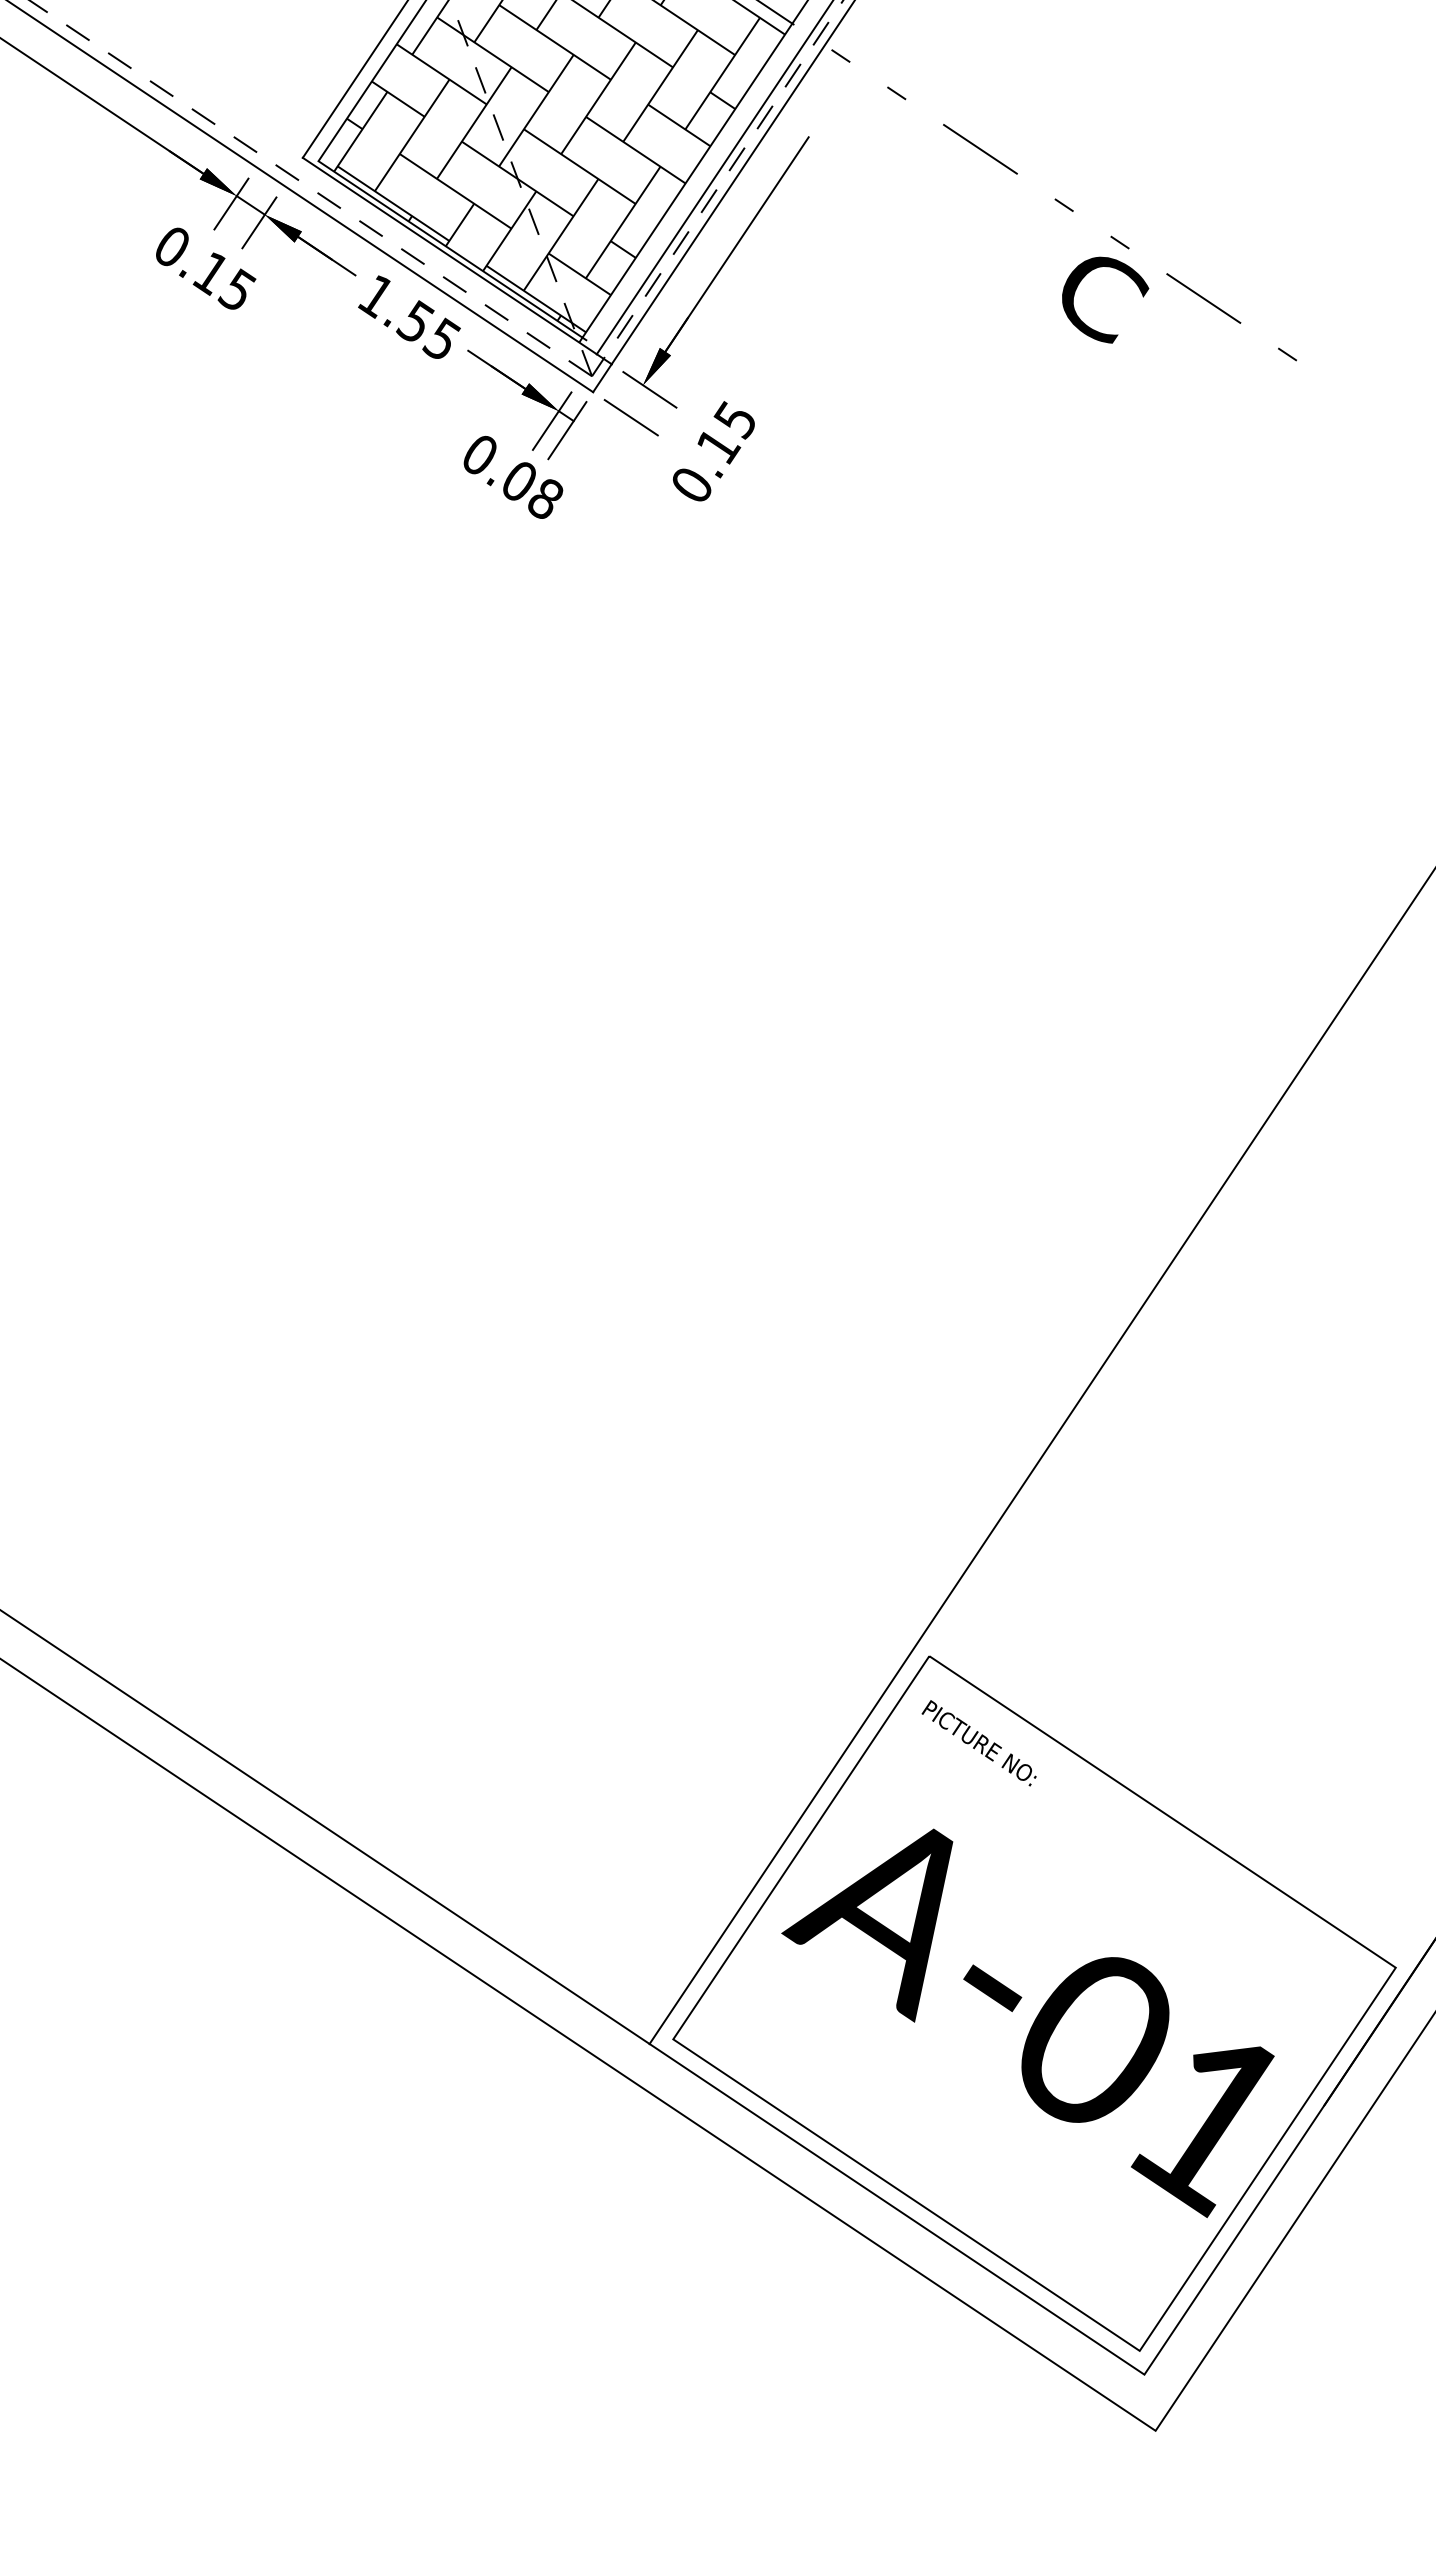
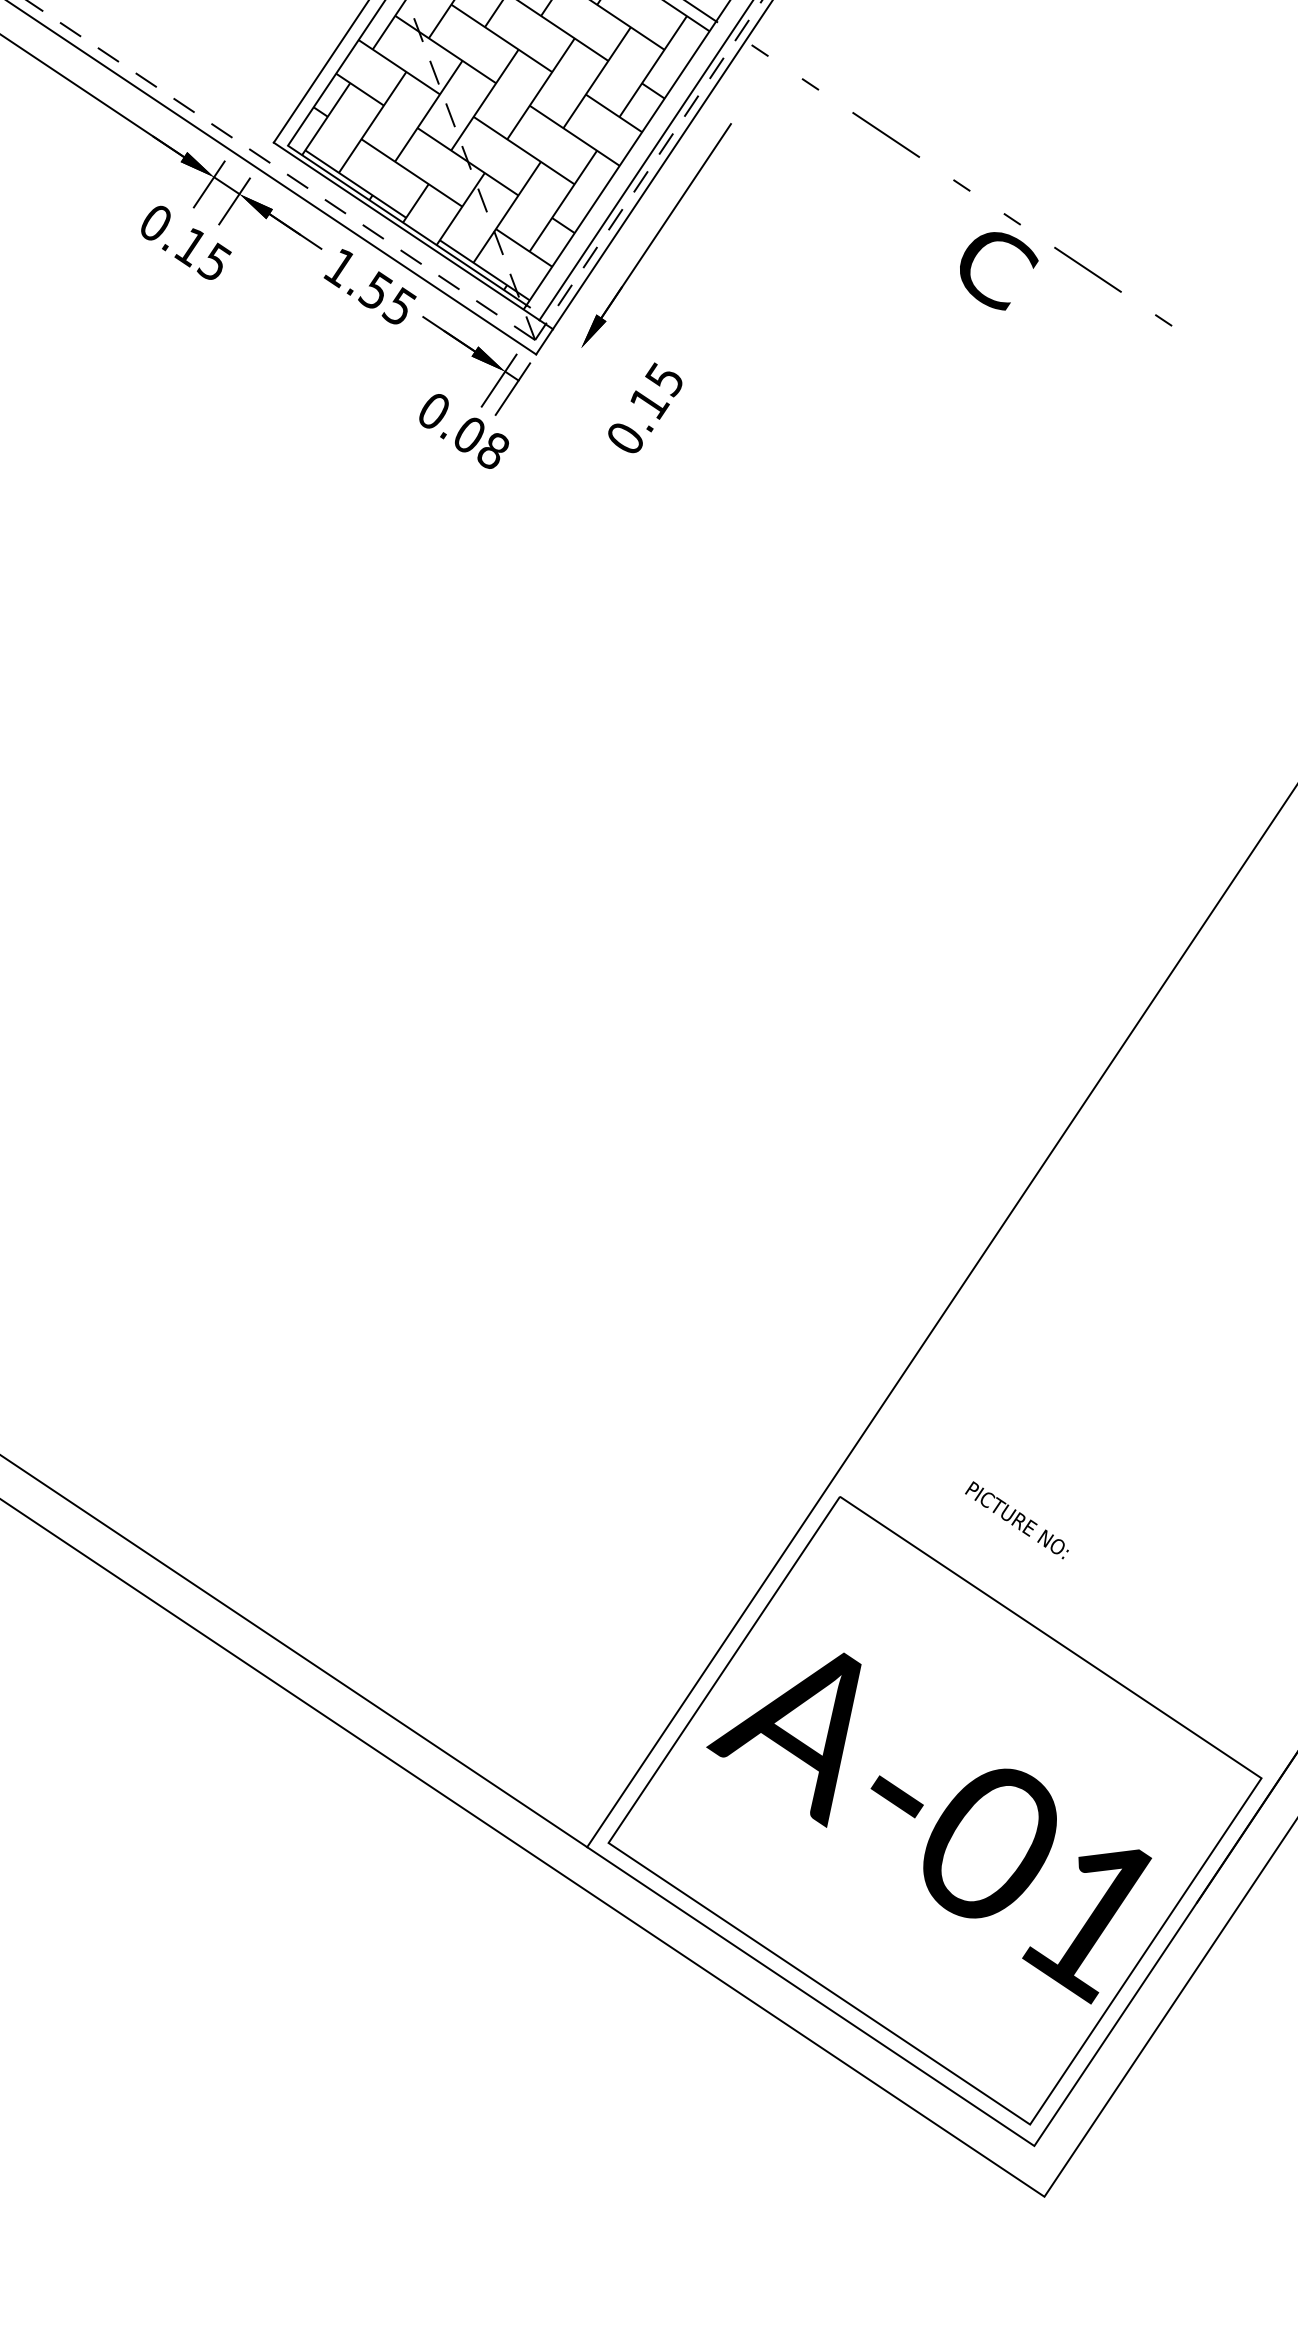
line: (649, 389) -> (587, 352), removed
line: (630, 417) -> (569, 377), removed
text: (978, 1743) -> (1016, 1520), moved

